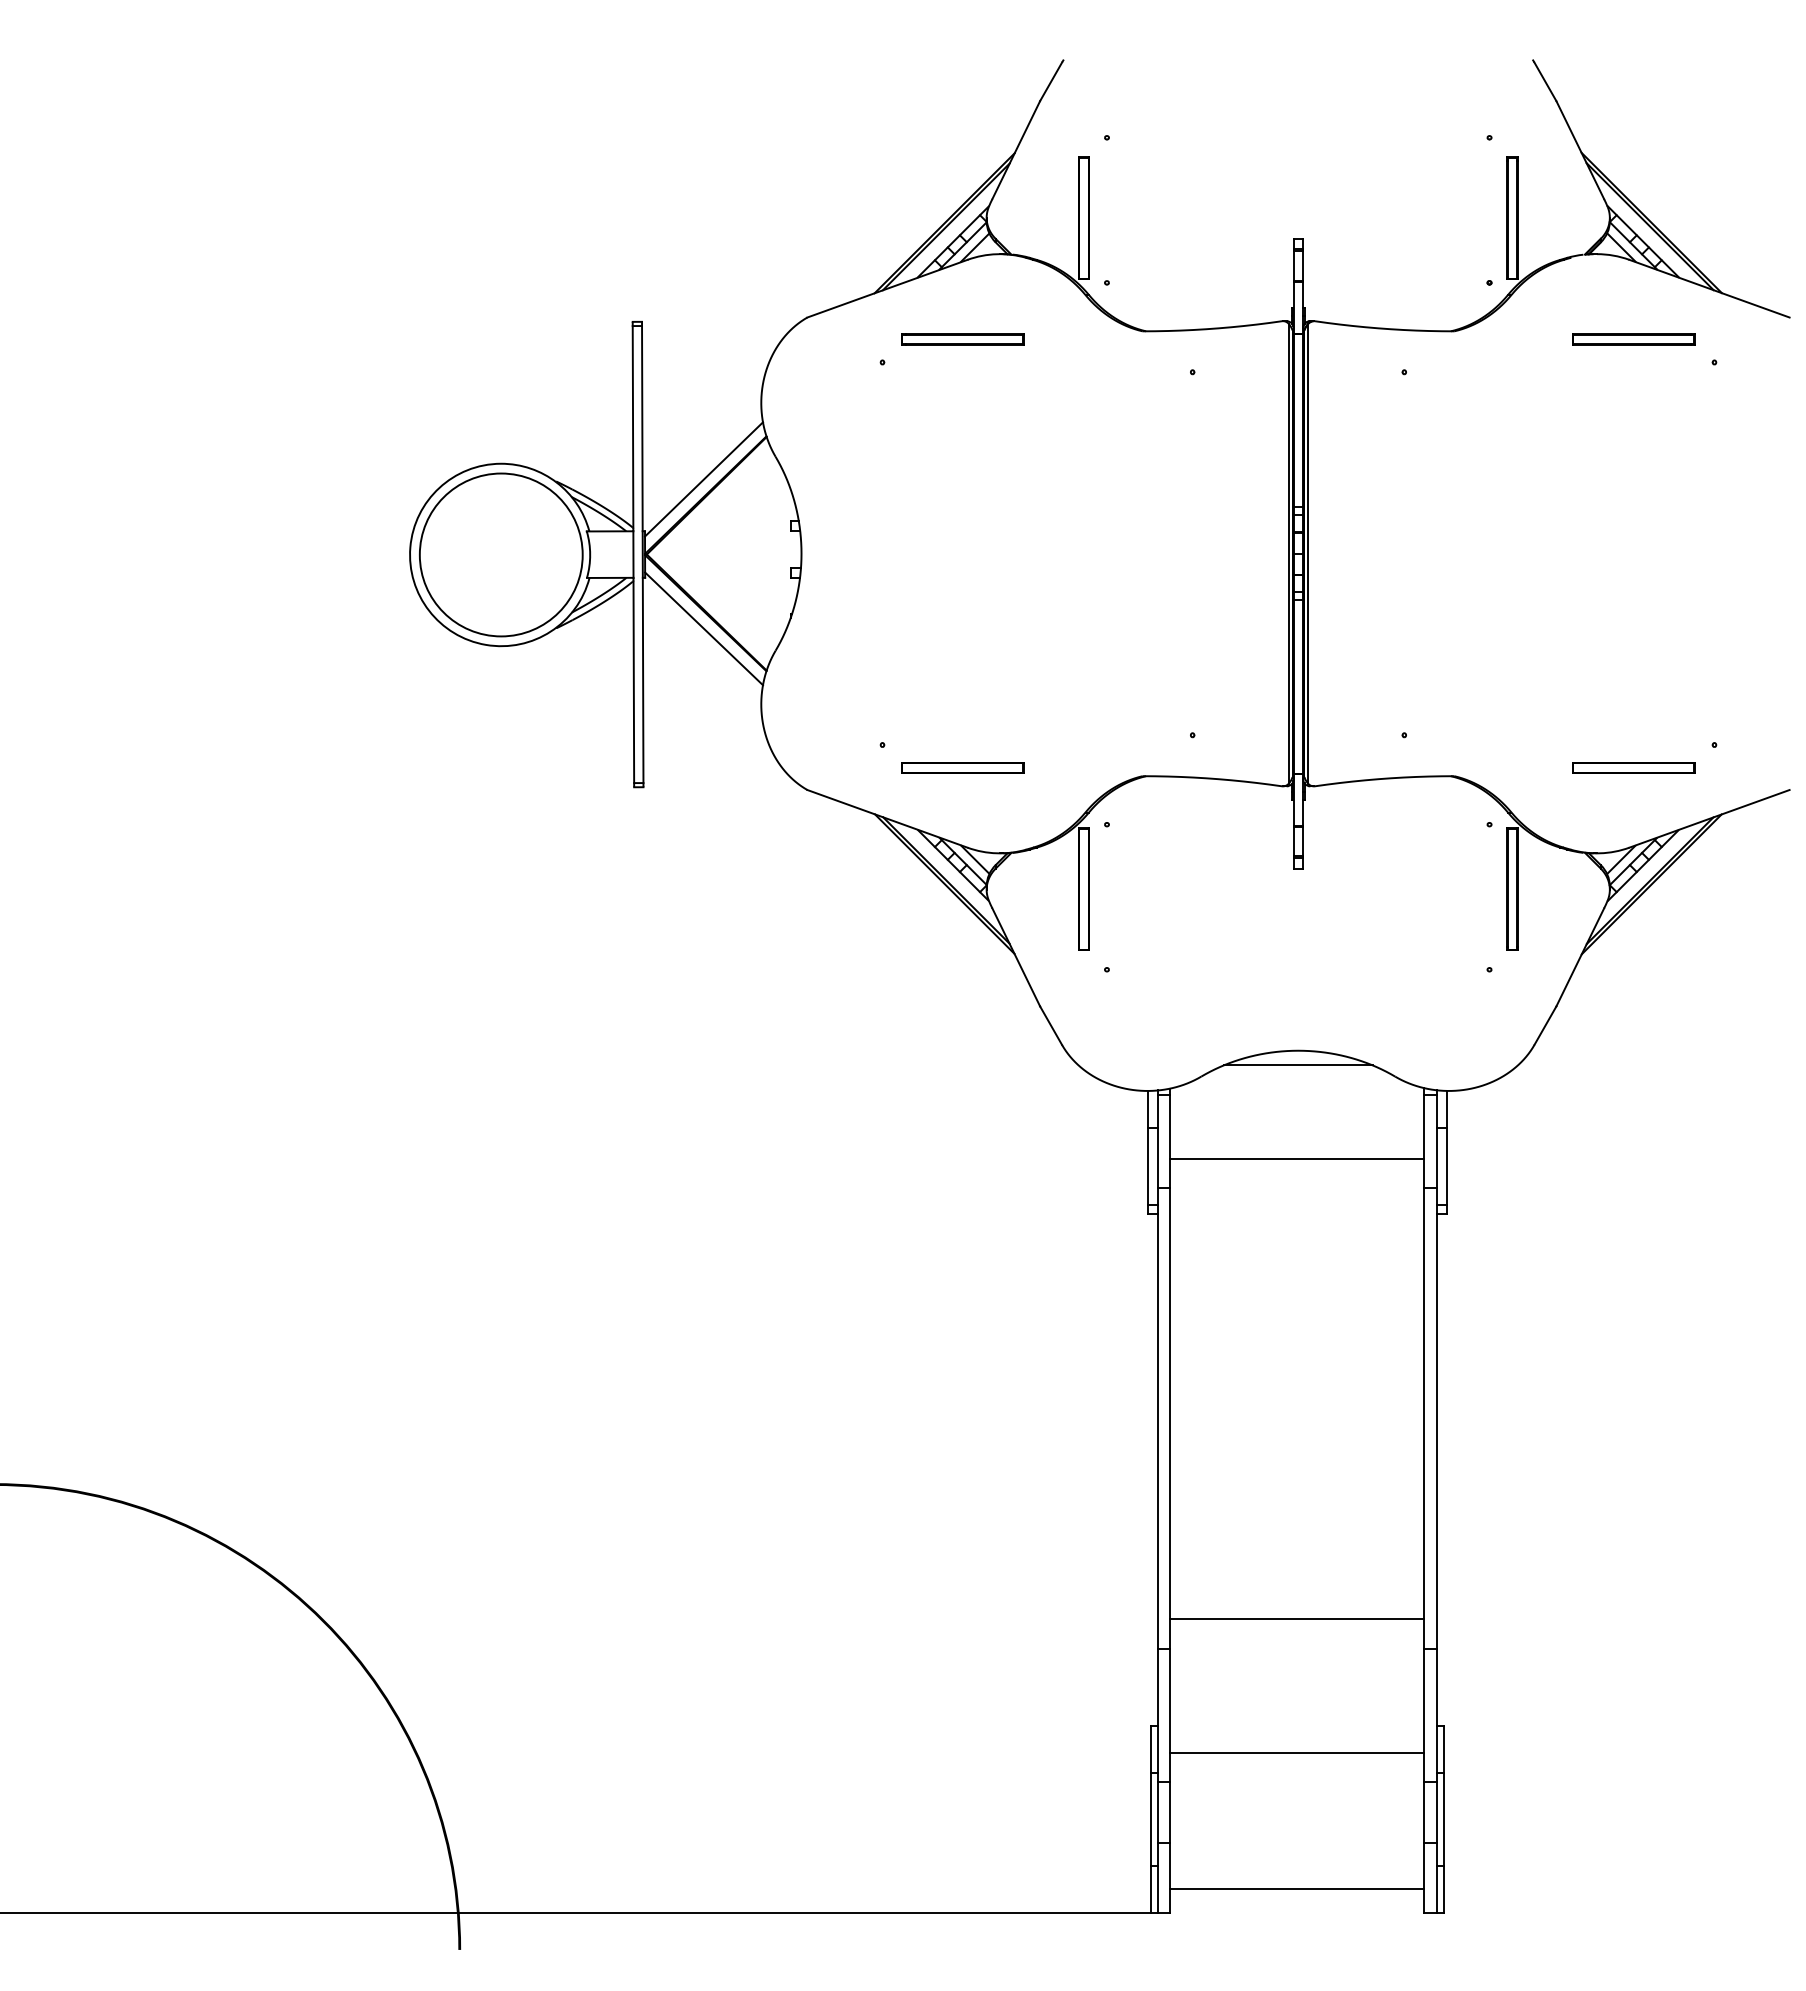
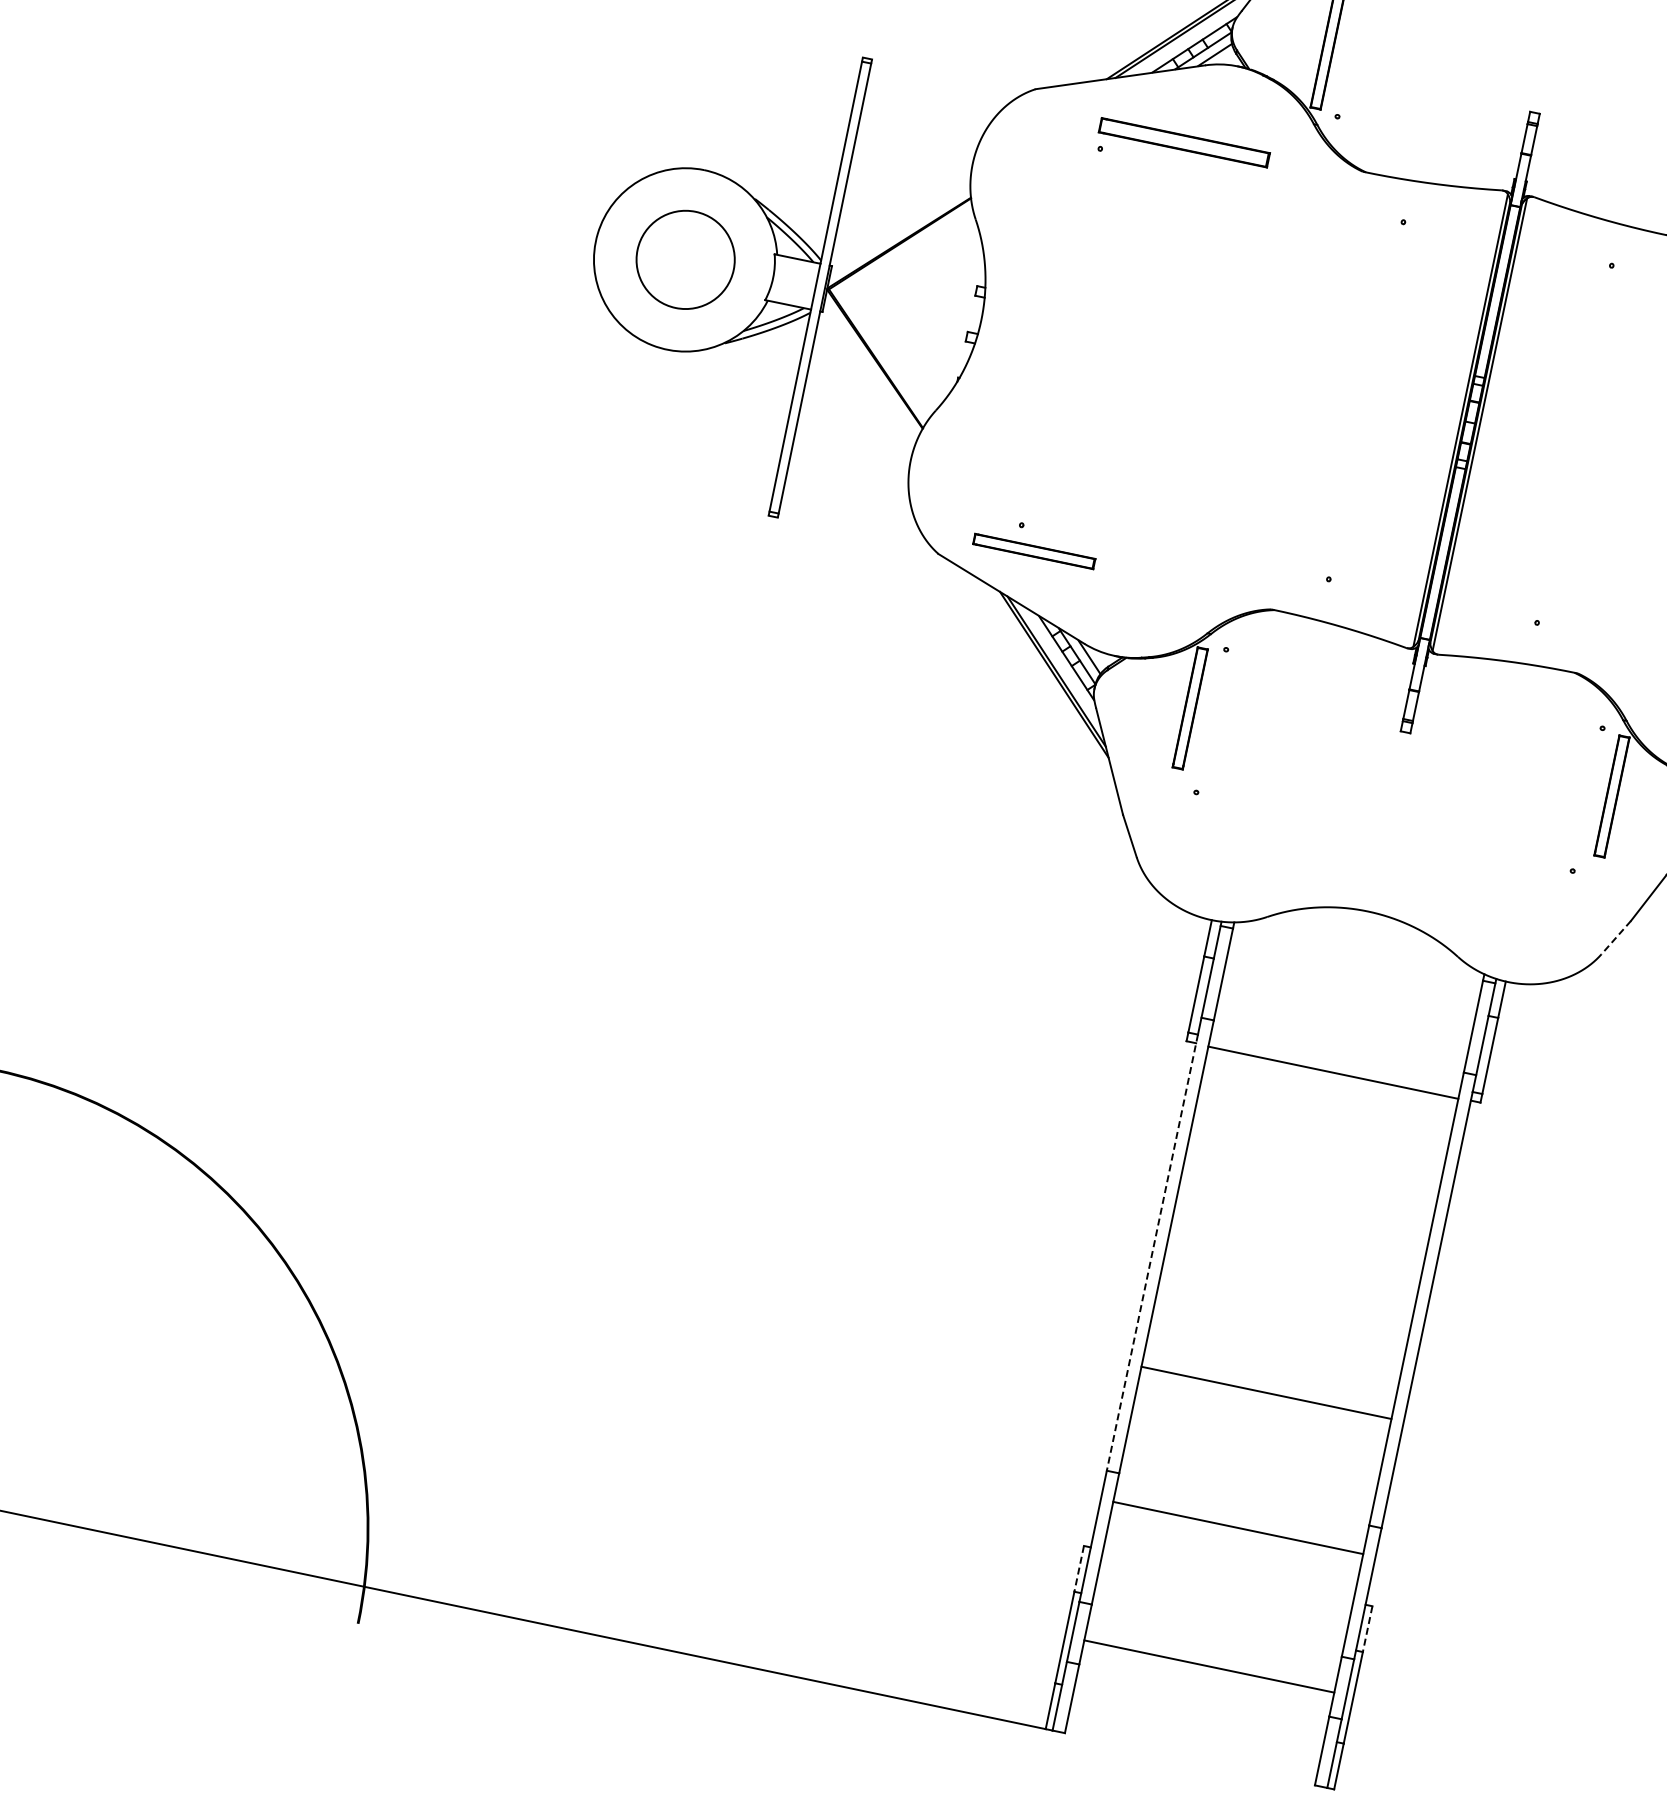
part: (962, 339) -> (1183, 142), size x1.4
line: (703, 479) -> (900, 227), removed
circle: (500, 554) -> (685, 259), size x0.6
line: (703, 628) -> (869, 373), removed
part: (962, 767) -> (1033, 550), moved
line: (1545, 1026) -> (1616, 938), solid -> dashed
line: (1297, 1065) -> (1364, 925), removed
line: (1297, 1158) -> (1333, 1072), moved
line: (1157, 1426) -> (1152, 1252), solid -> dashed
line: (1297, 1619) -> (1266, 1393), moved
line: (1150, 1750) -> (1078, 1569), solid -> dashed
line: (1444, 1750) -> (1367, 1630), solid -> dashed
line: (1297, 1752) -> (1238, 1527), moved
line: (1297, 1889) -> (1209, 1666), moved

